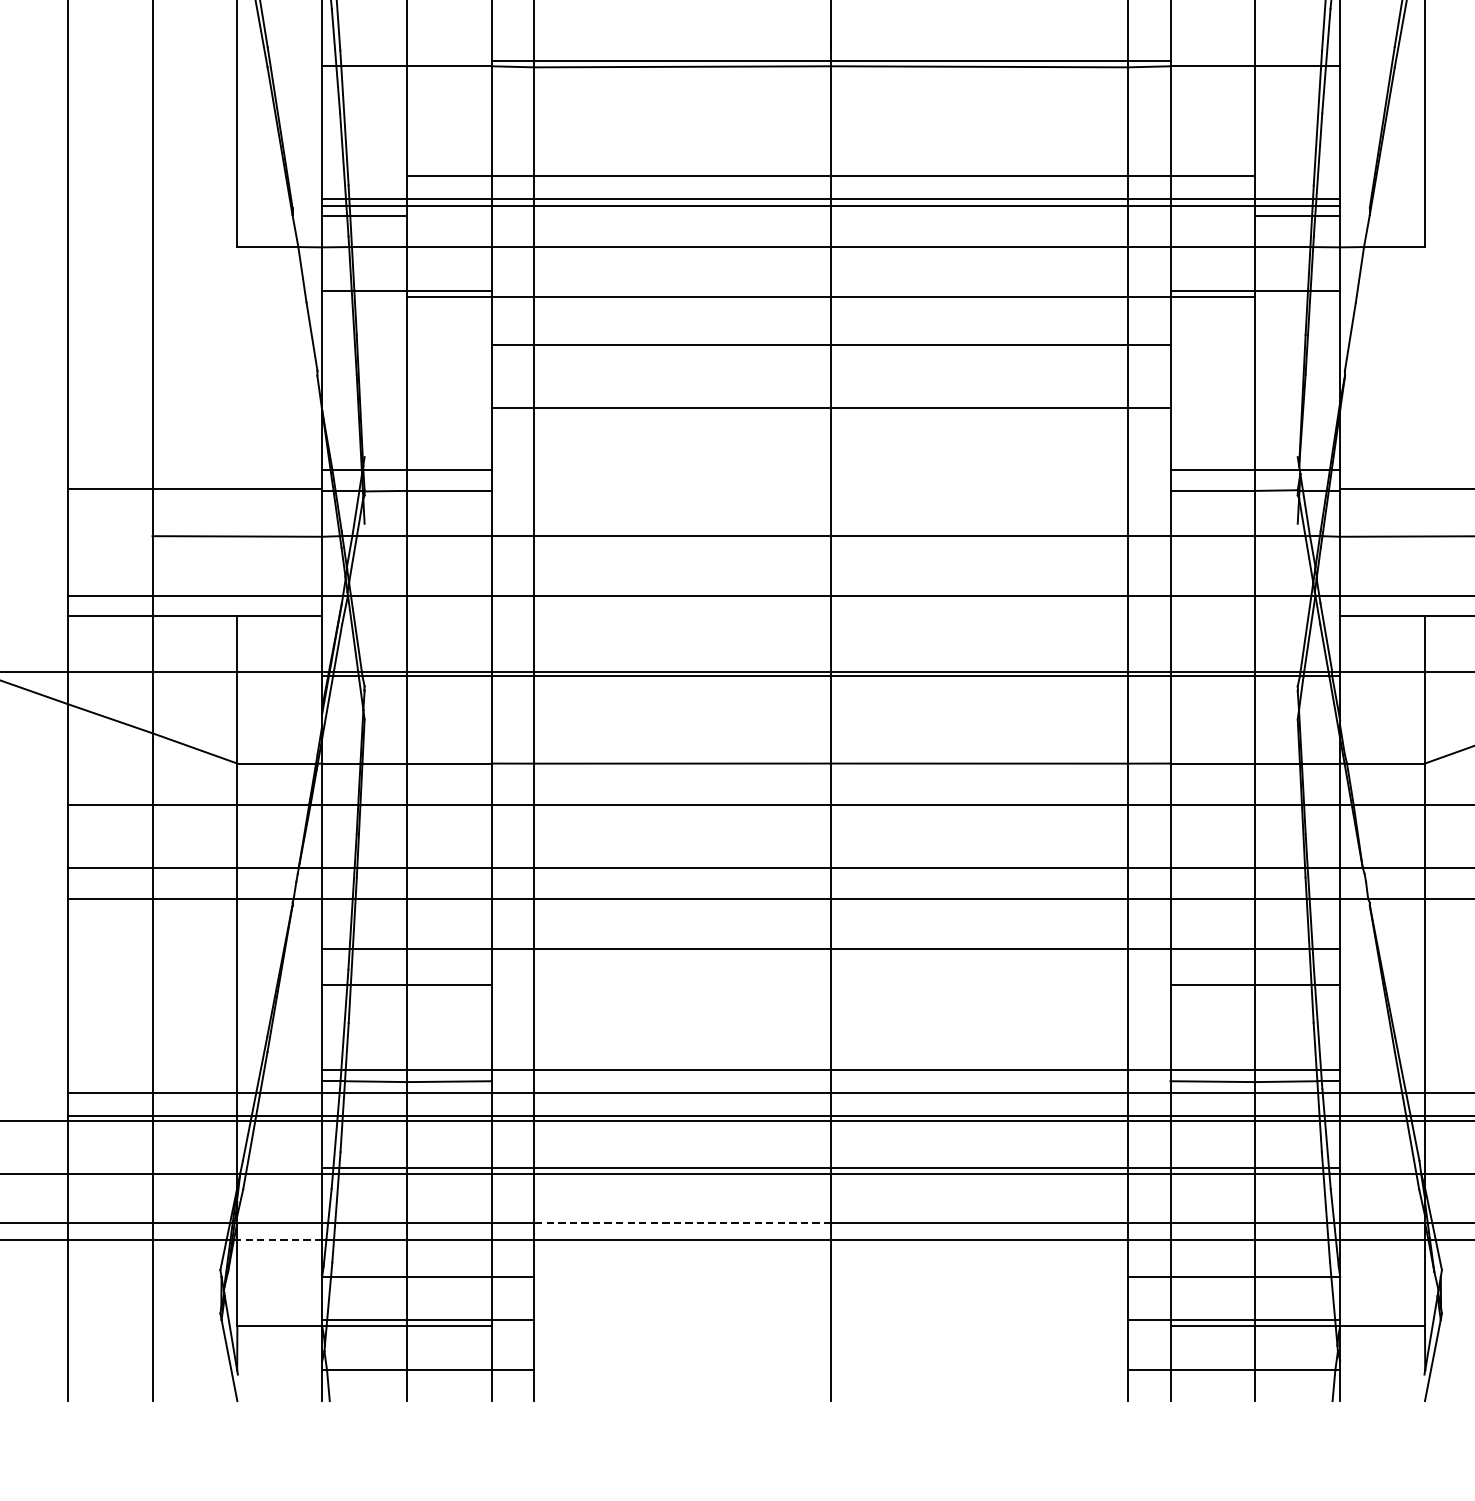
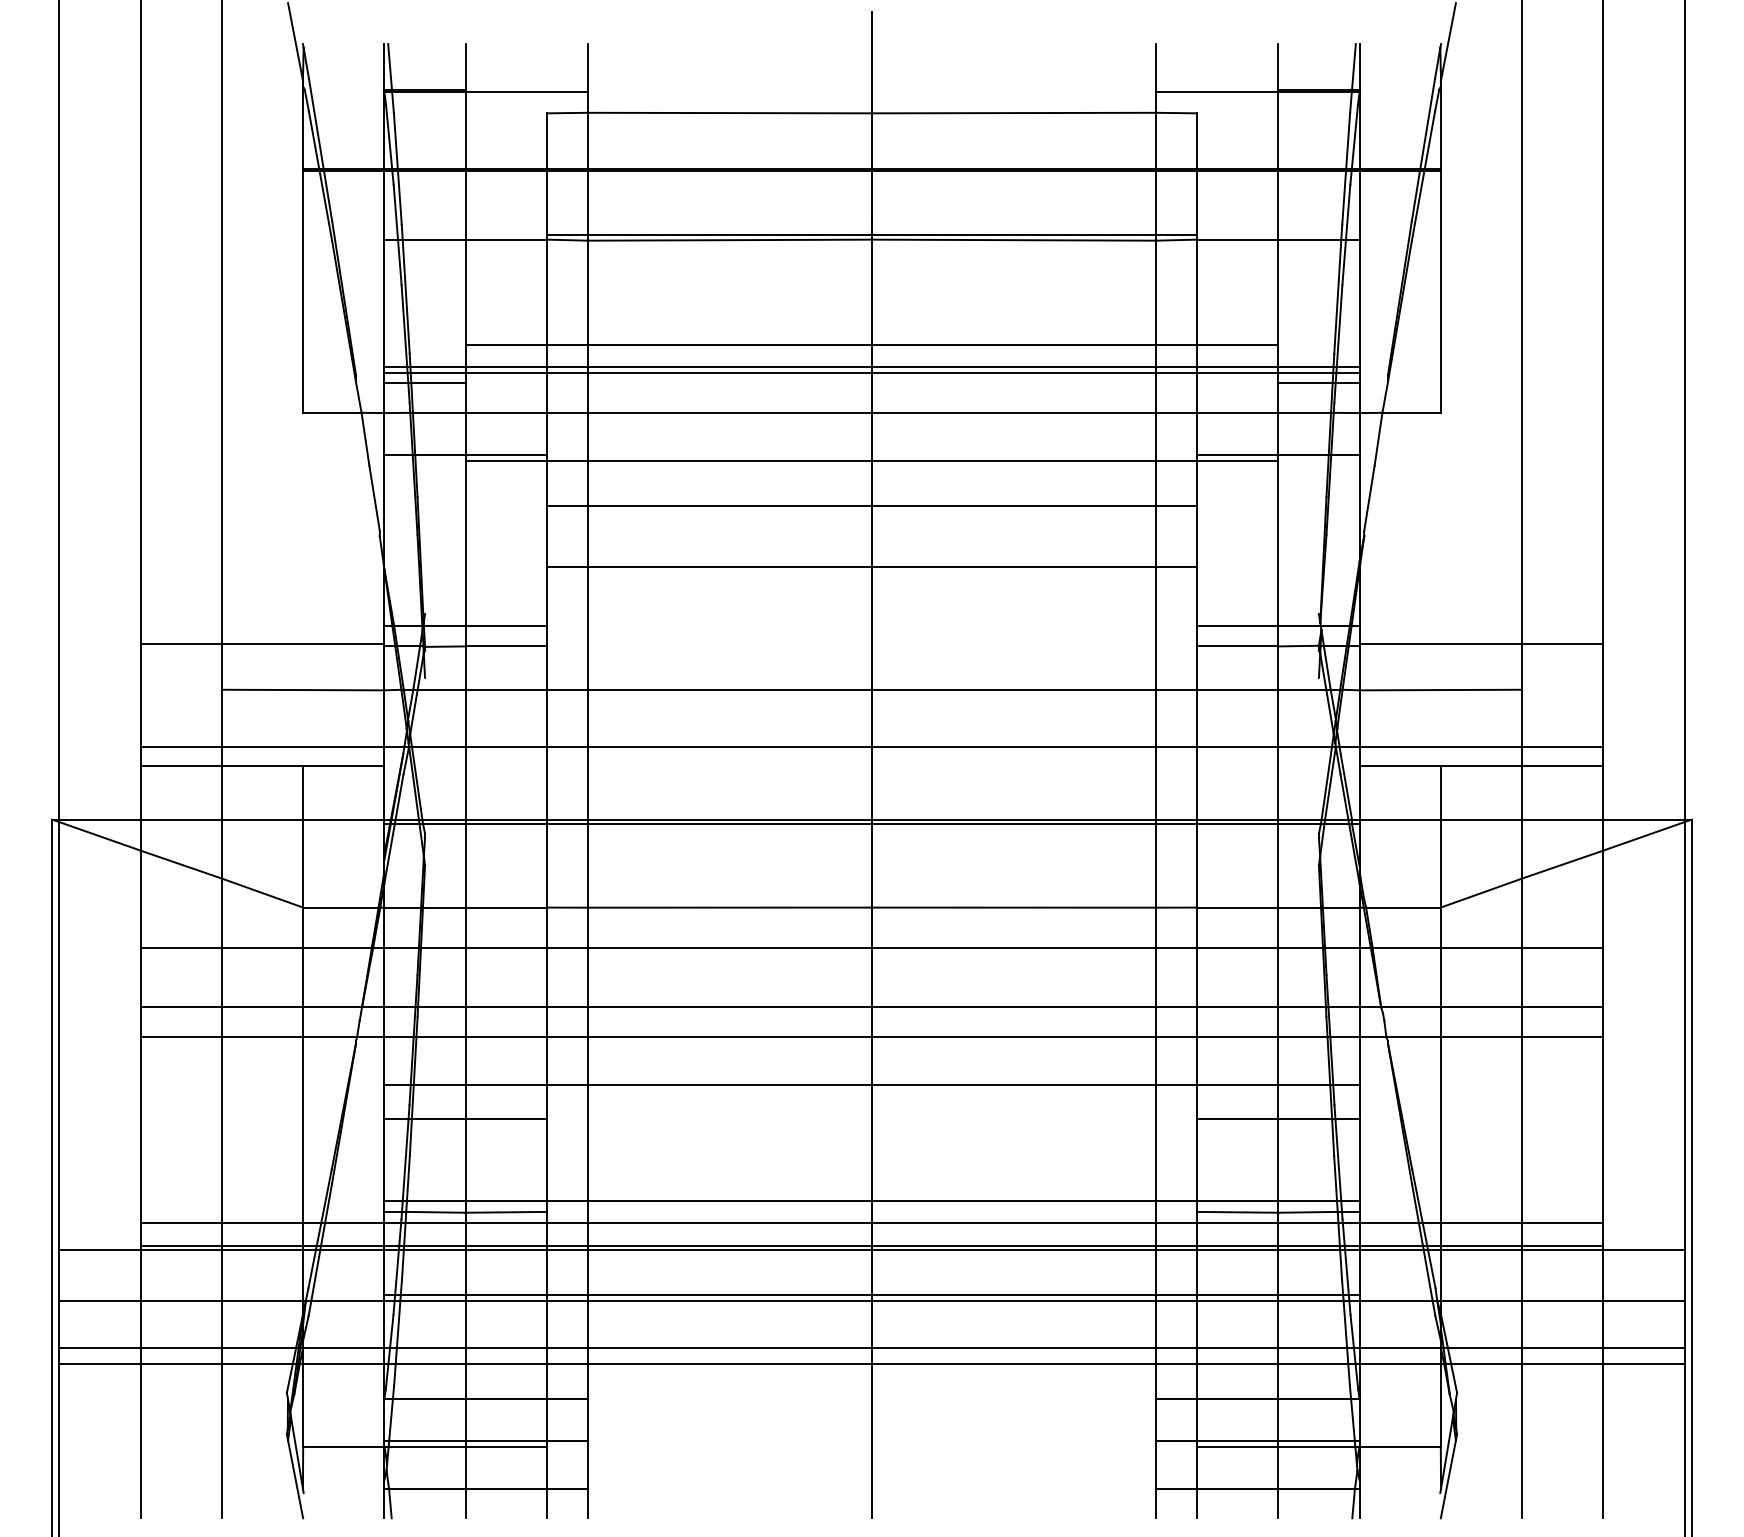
line: (682, 1222) -> (729, 1347), dashed -> solid
line: (279, 1239) -> (343, 1363), dashed -> solid

